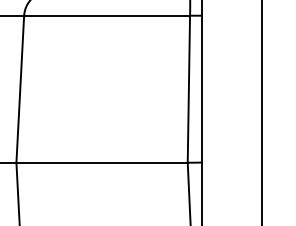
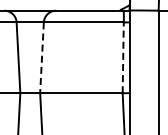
line: (189, 88) -> (123, 57), solid -> dashed
line: (19, 90) -> (41, 58), solid -> dashed

